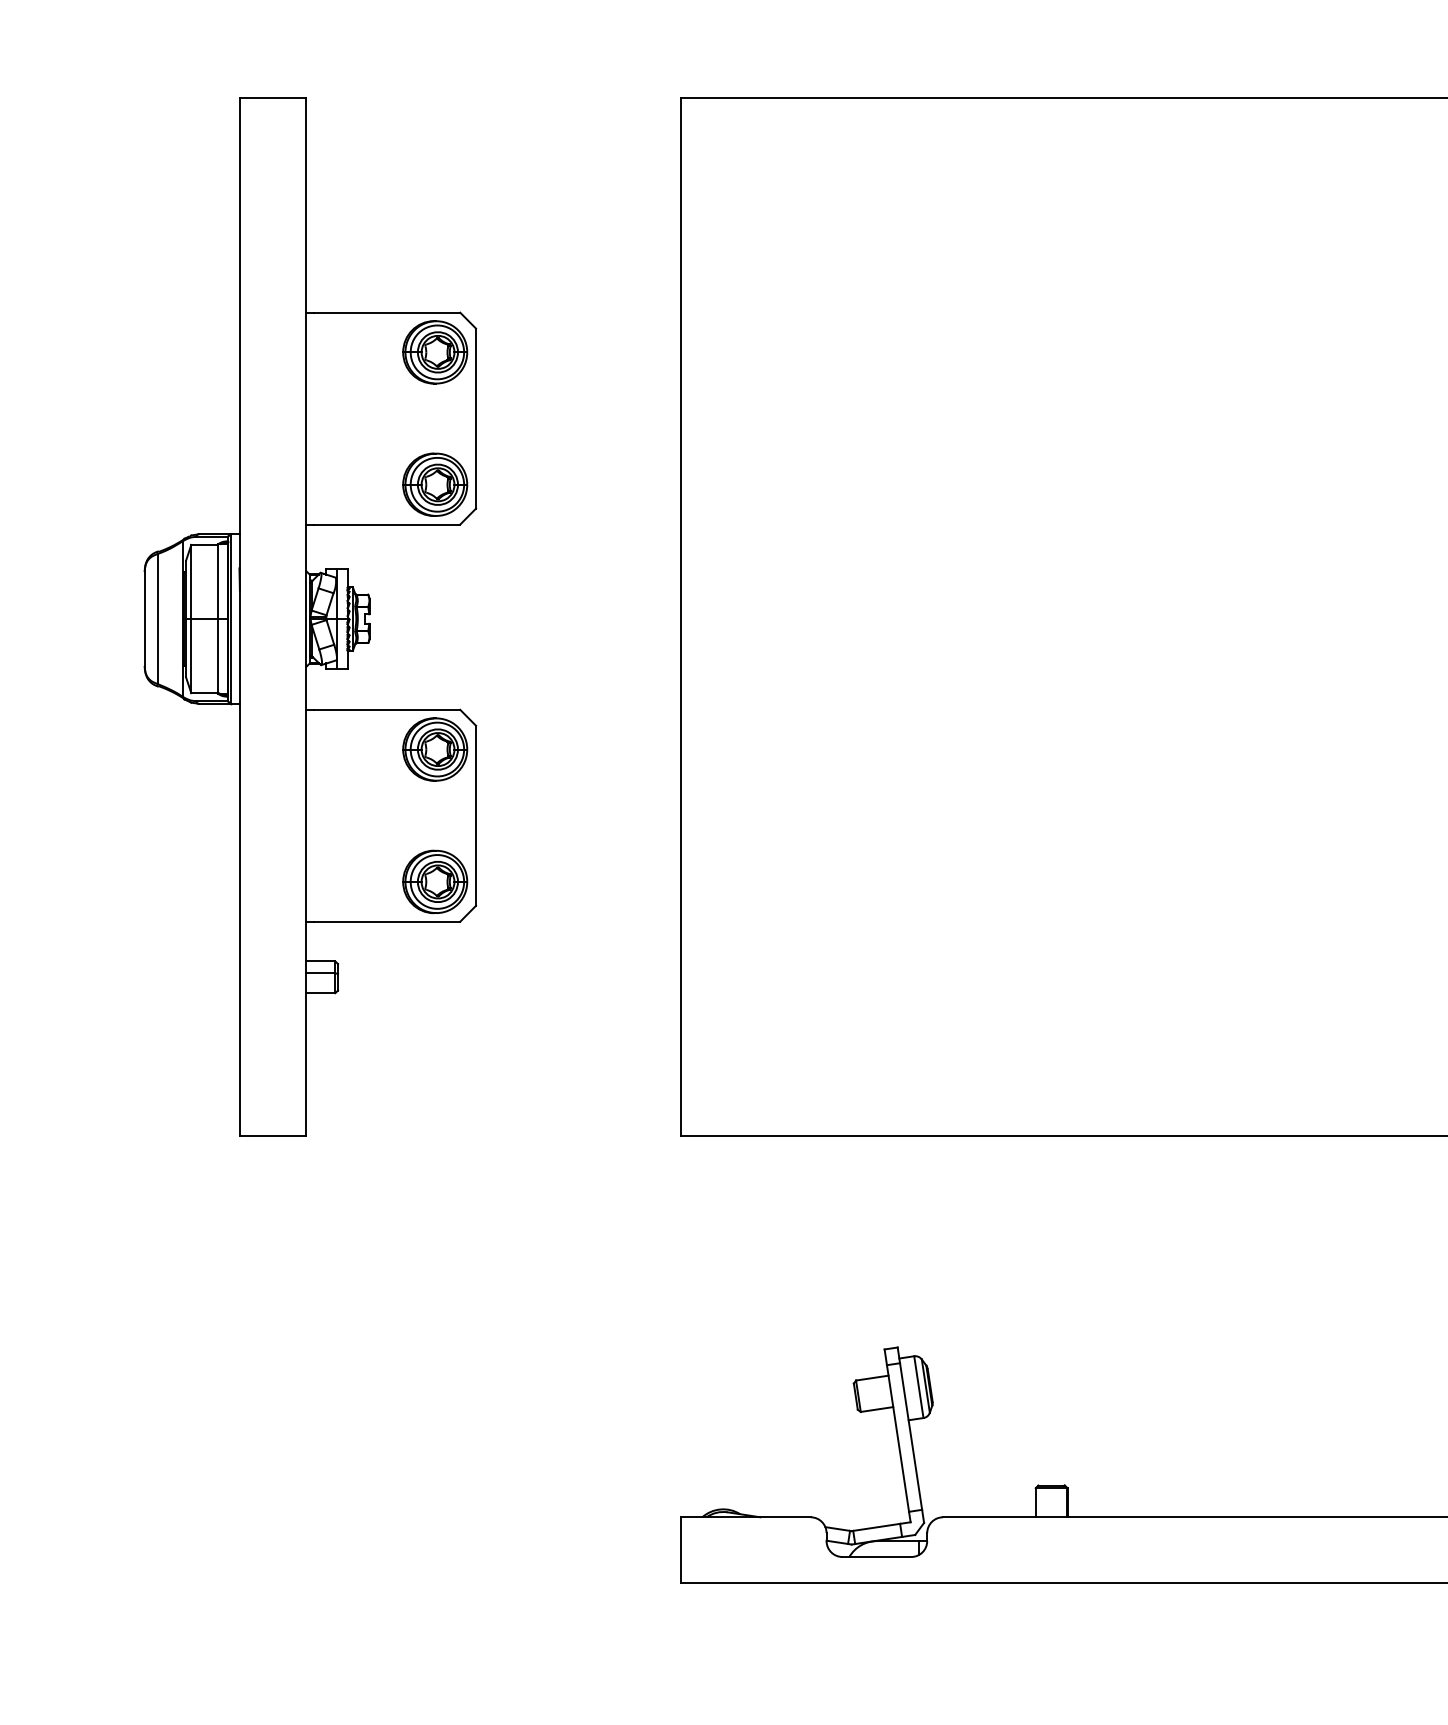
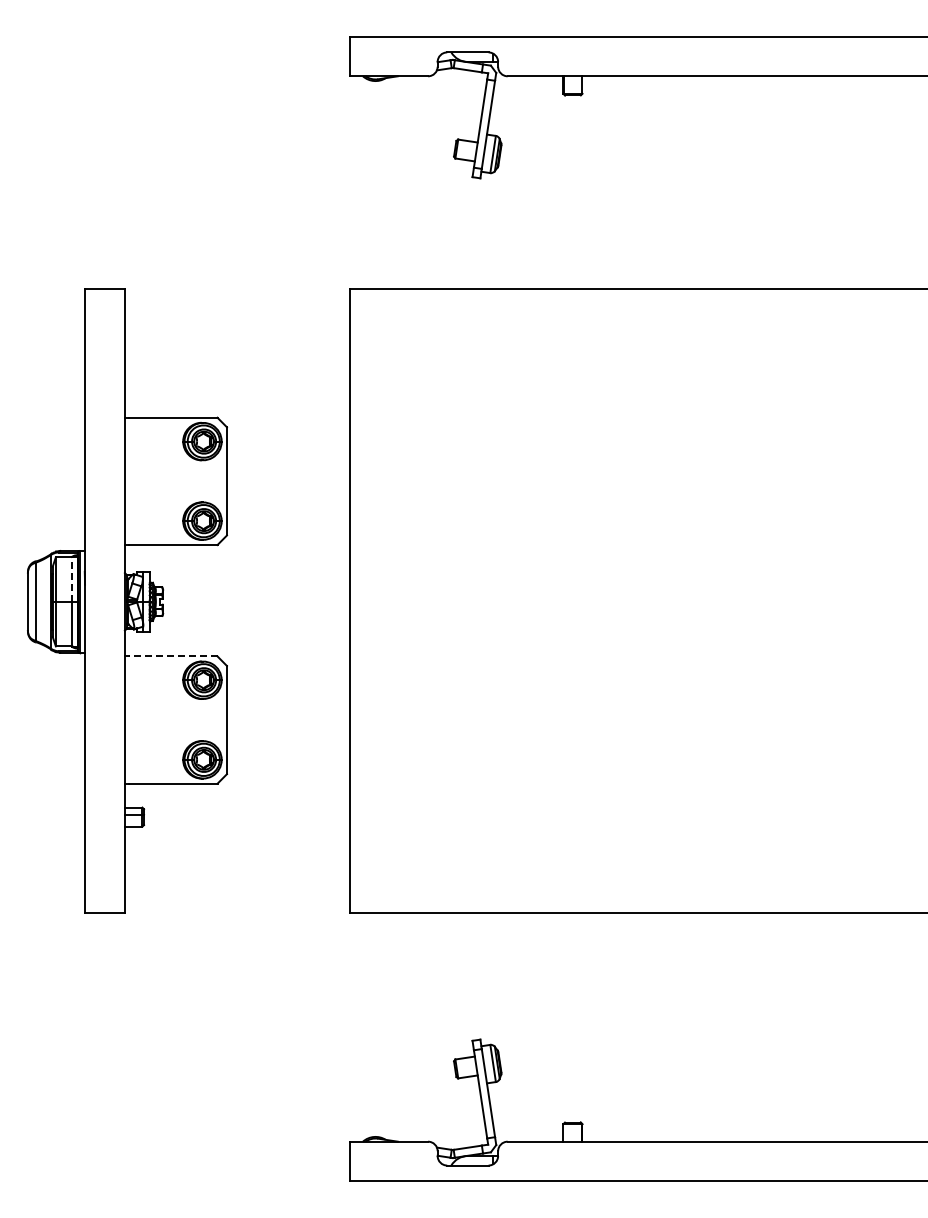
line: (217, 580) -> (71, 578), solid -> dashed
line: (385, 709) -> (172, 656), solid -> dashed

